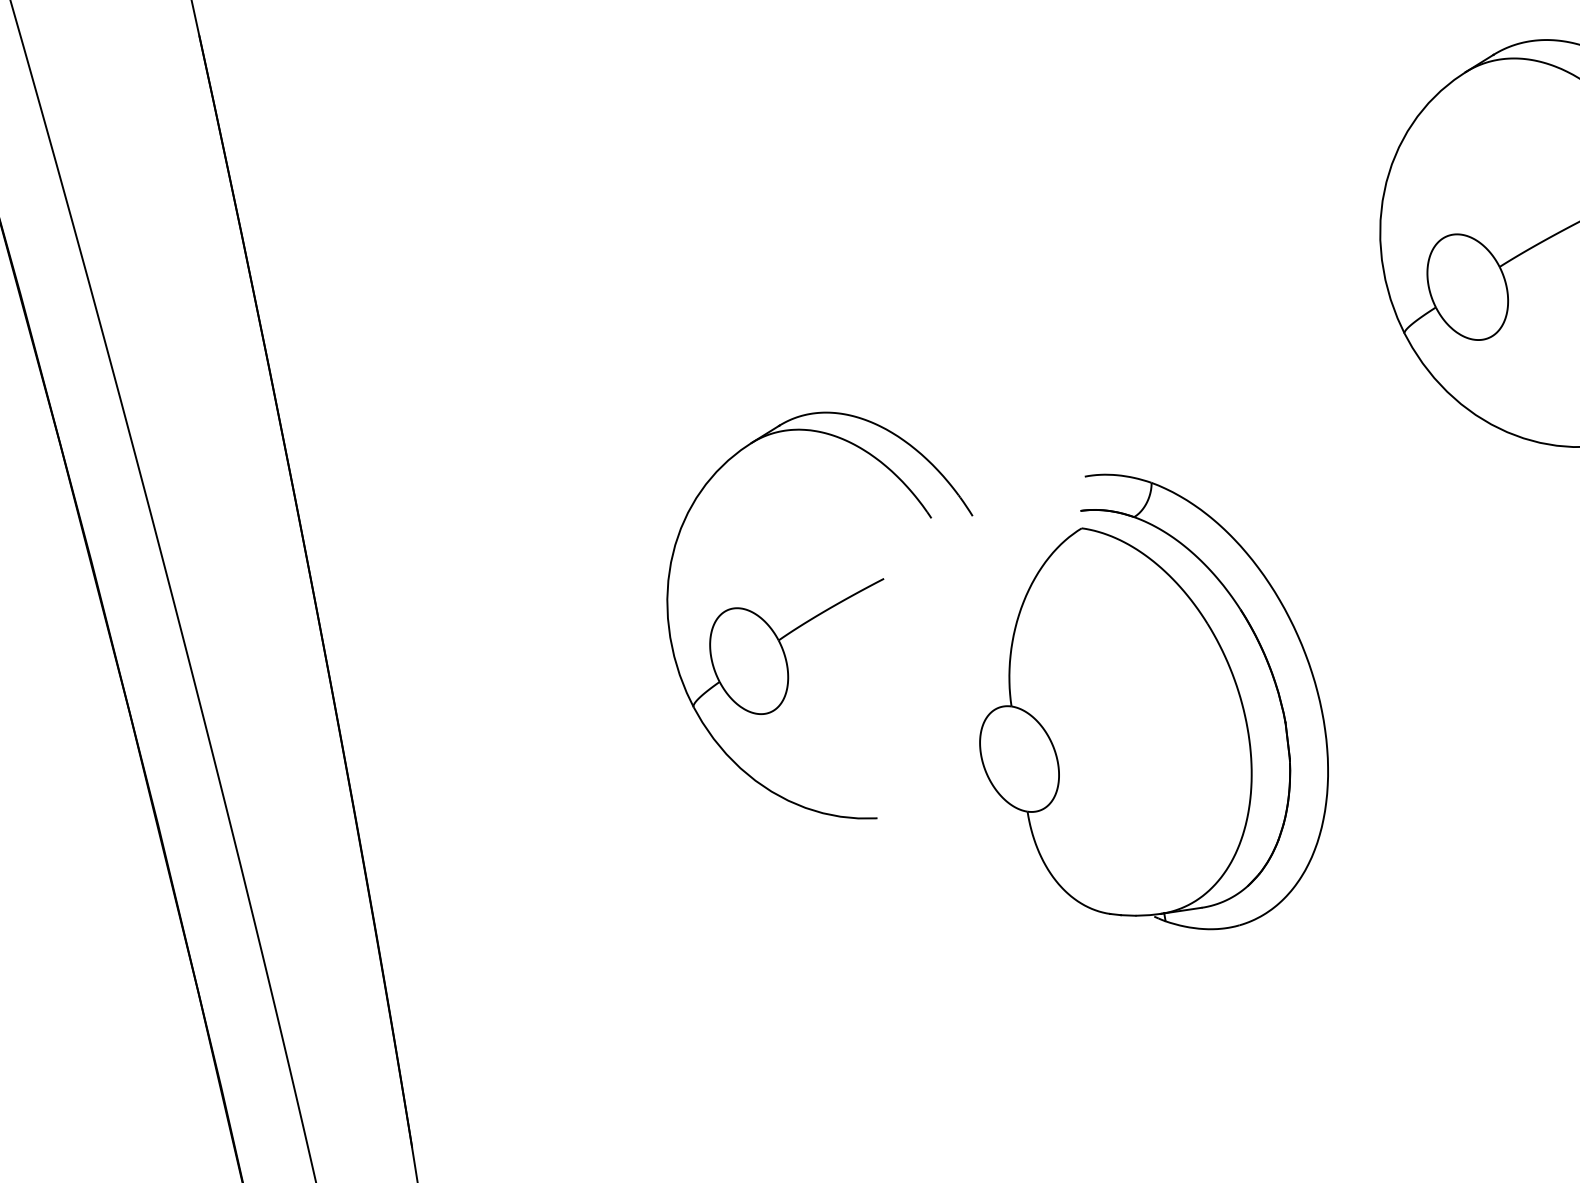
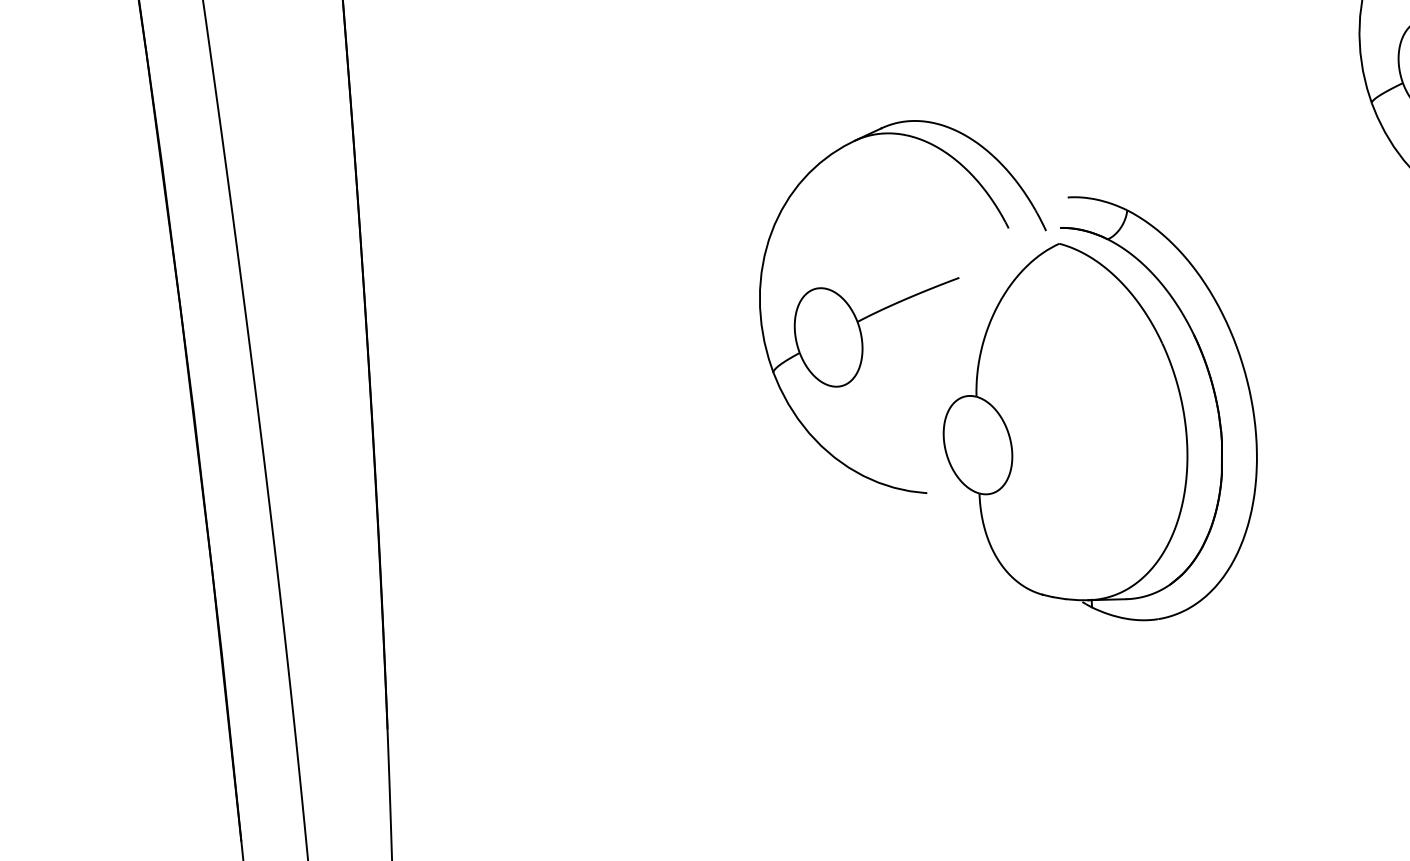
part: (819, 615) -> (897, 303), moved

